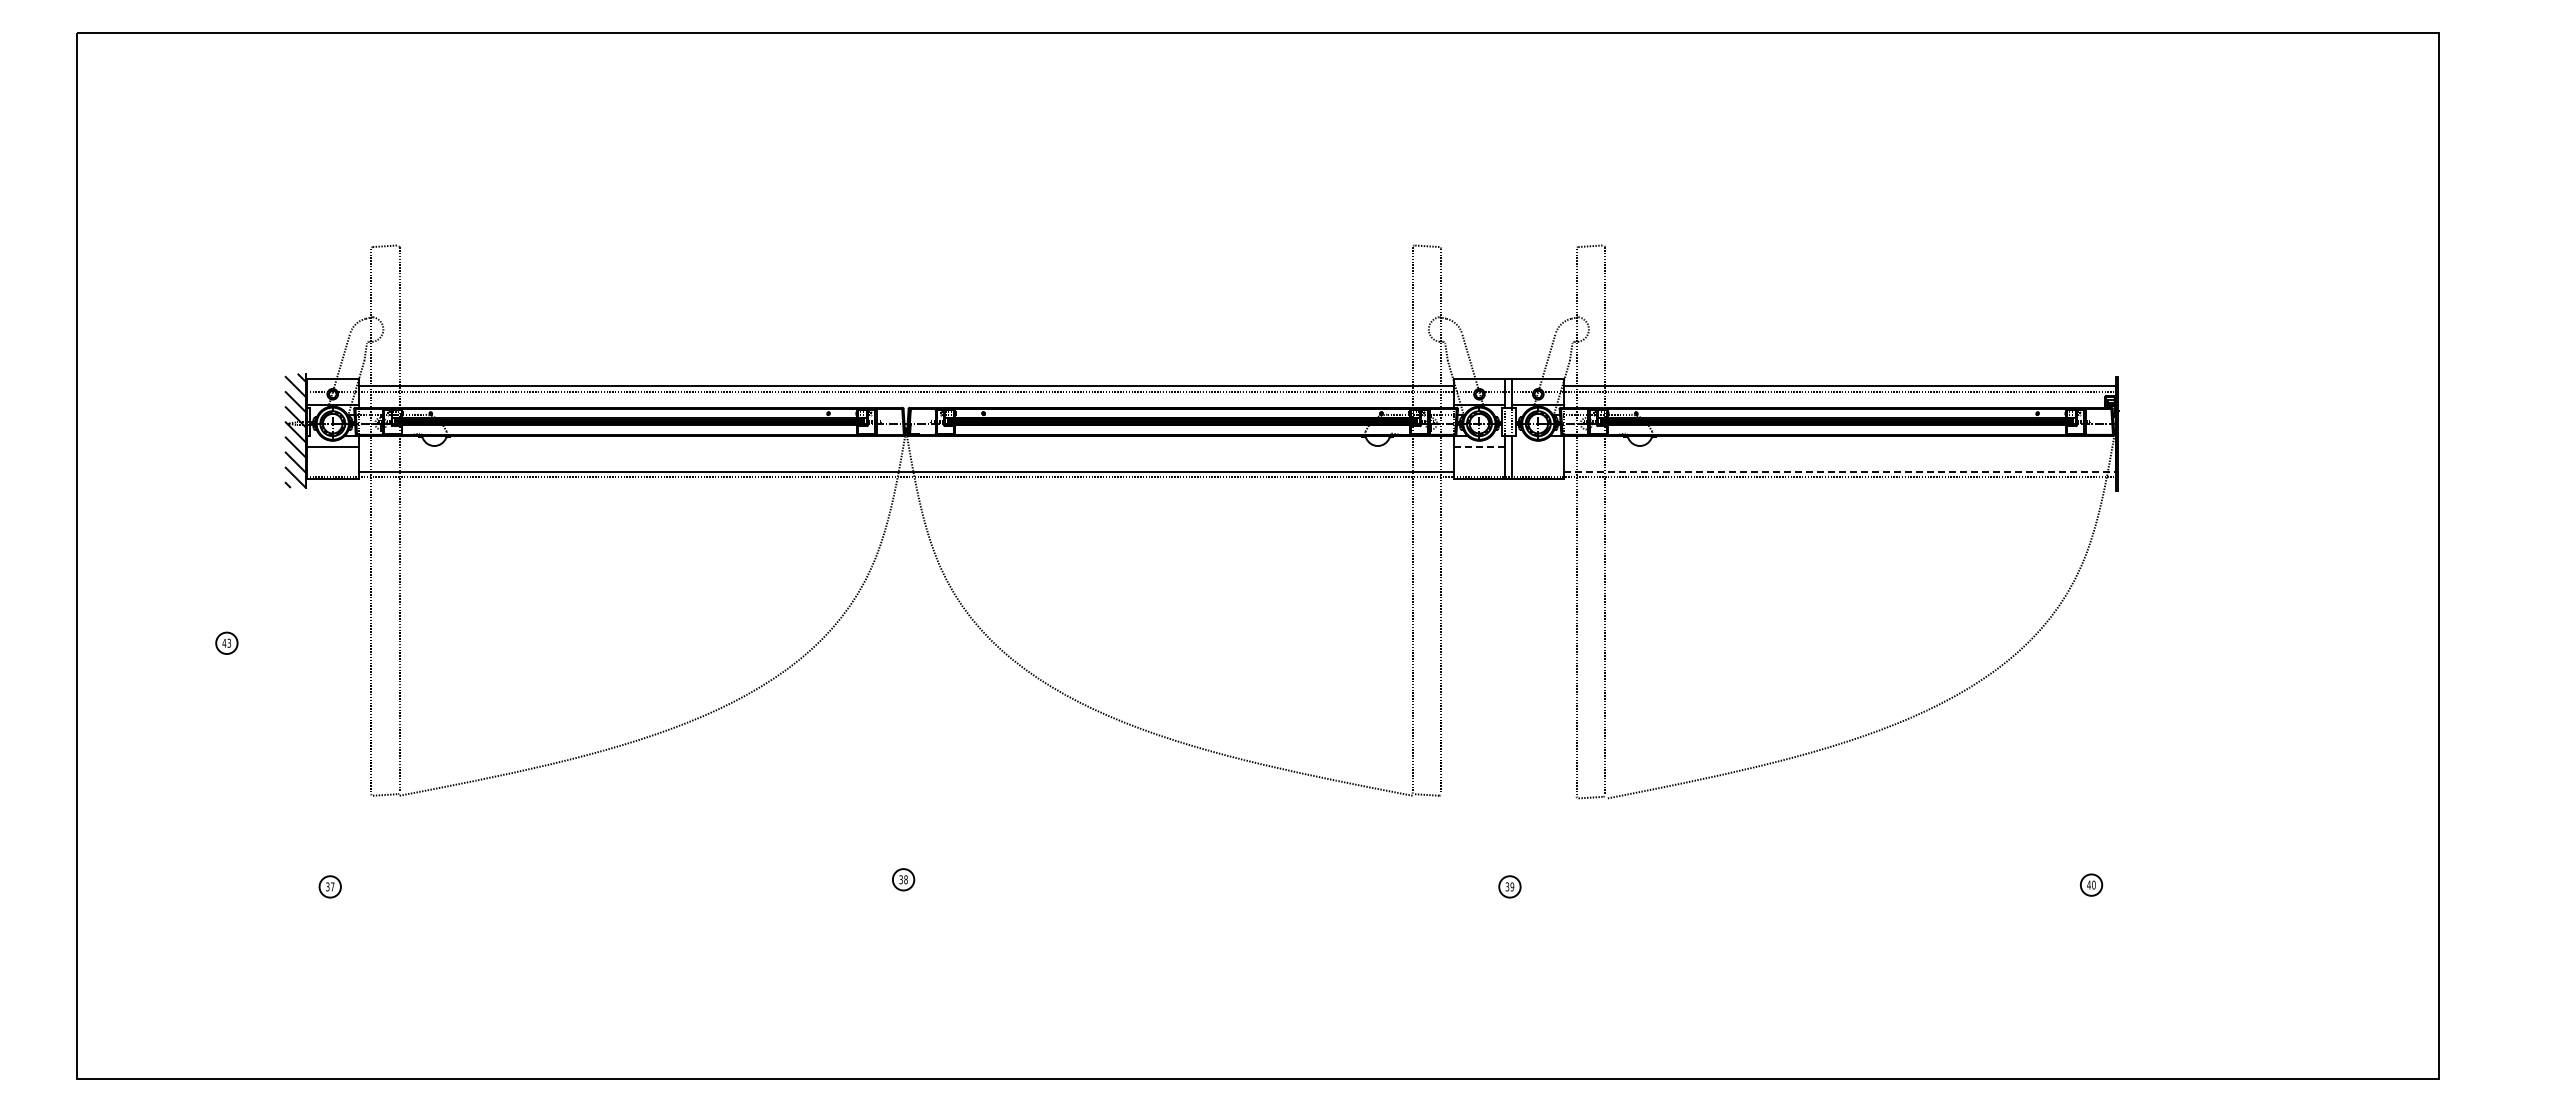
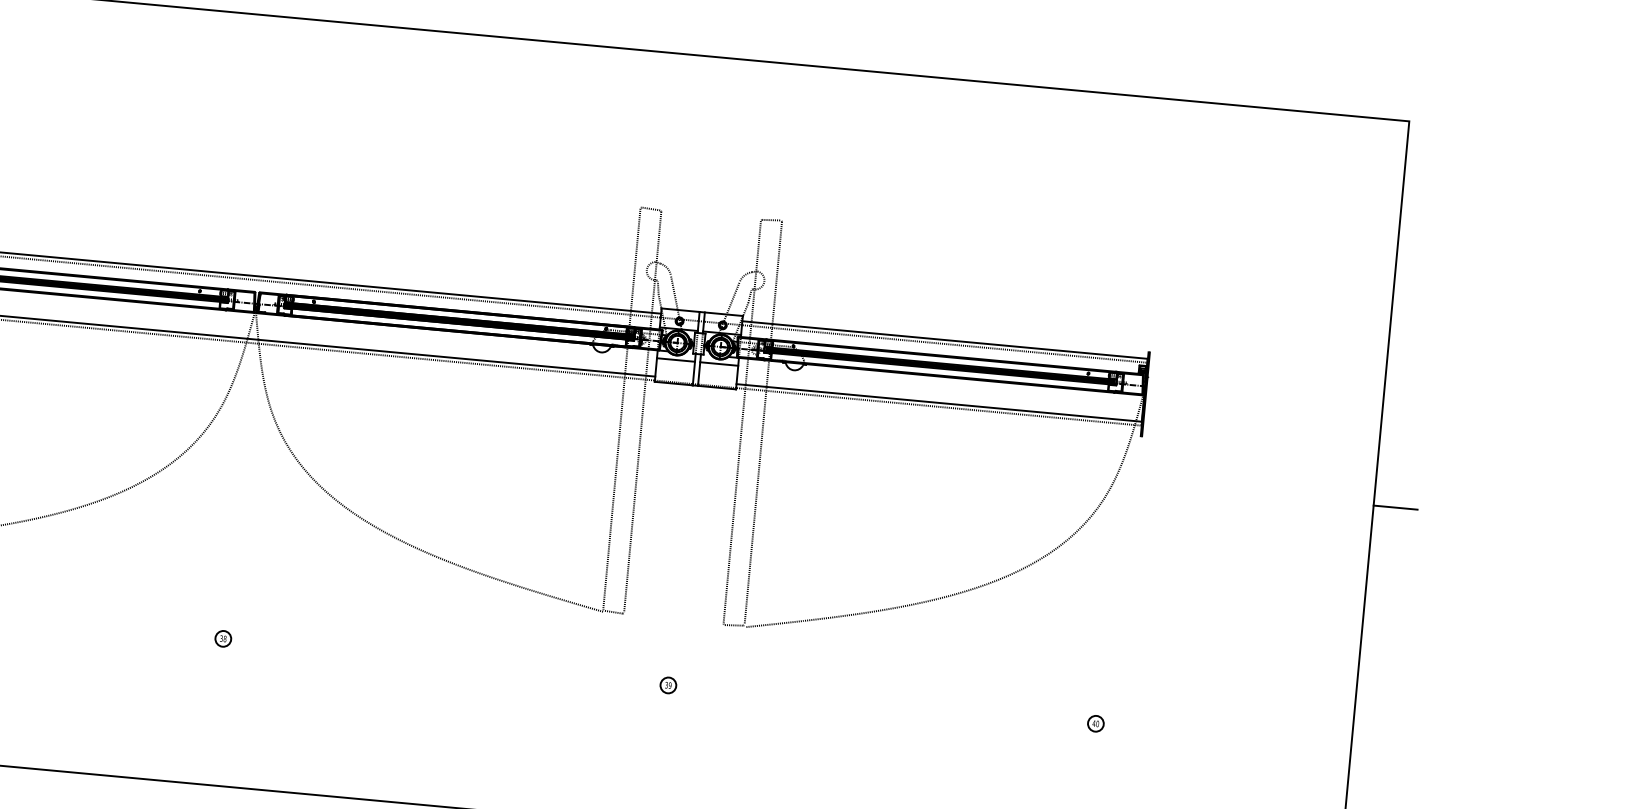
line: (1479, 446) -> (676, 359), dashed -> solid
line: (1538, 446) -> (719, 363), added
line: (1839, 471) -> (938, 402), dashed -> solid
line: (2468, 555) -> (1395, 507), added

